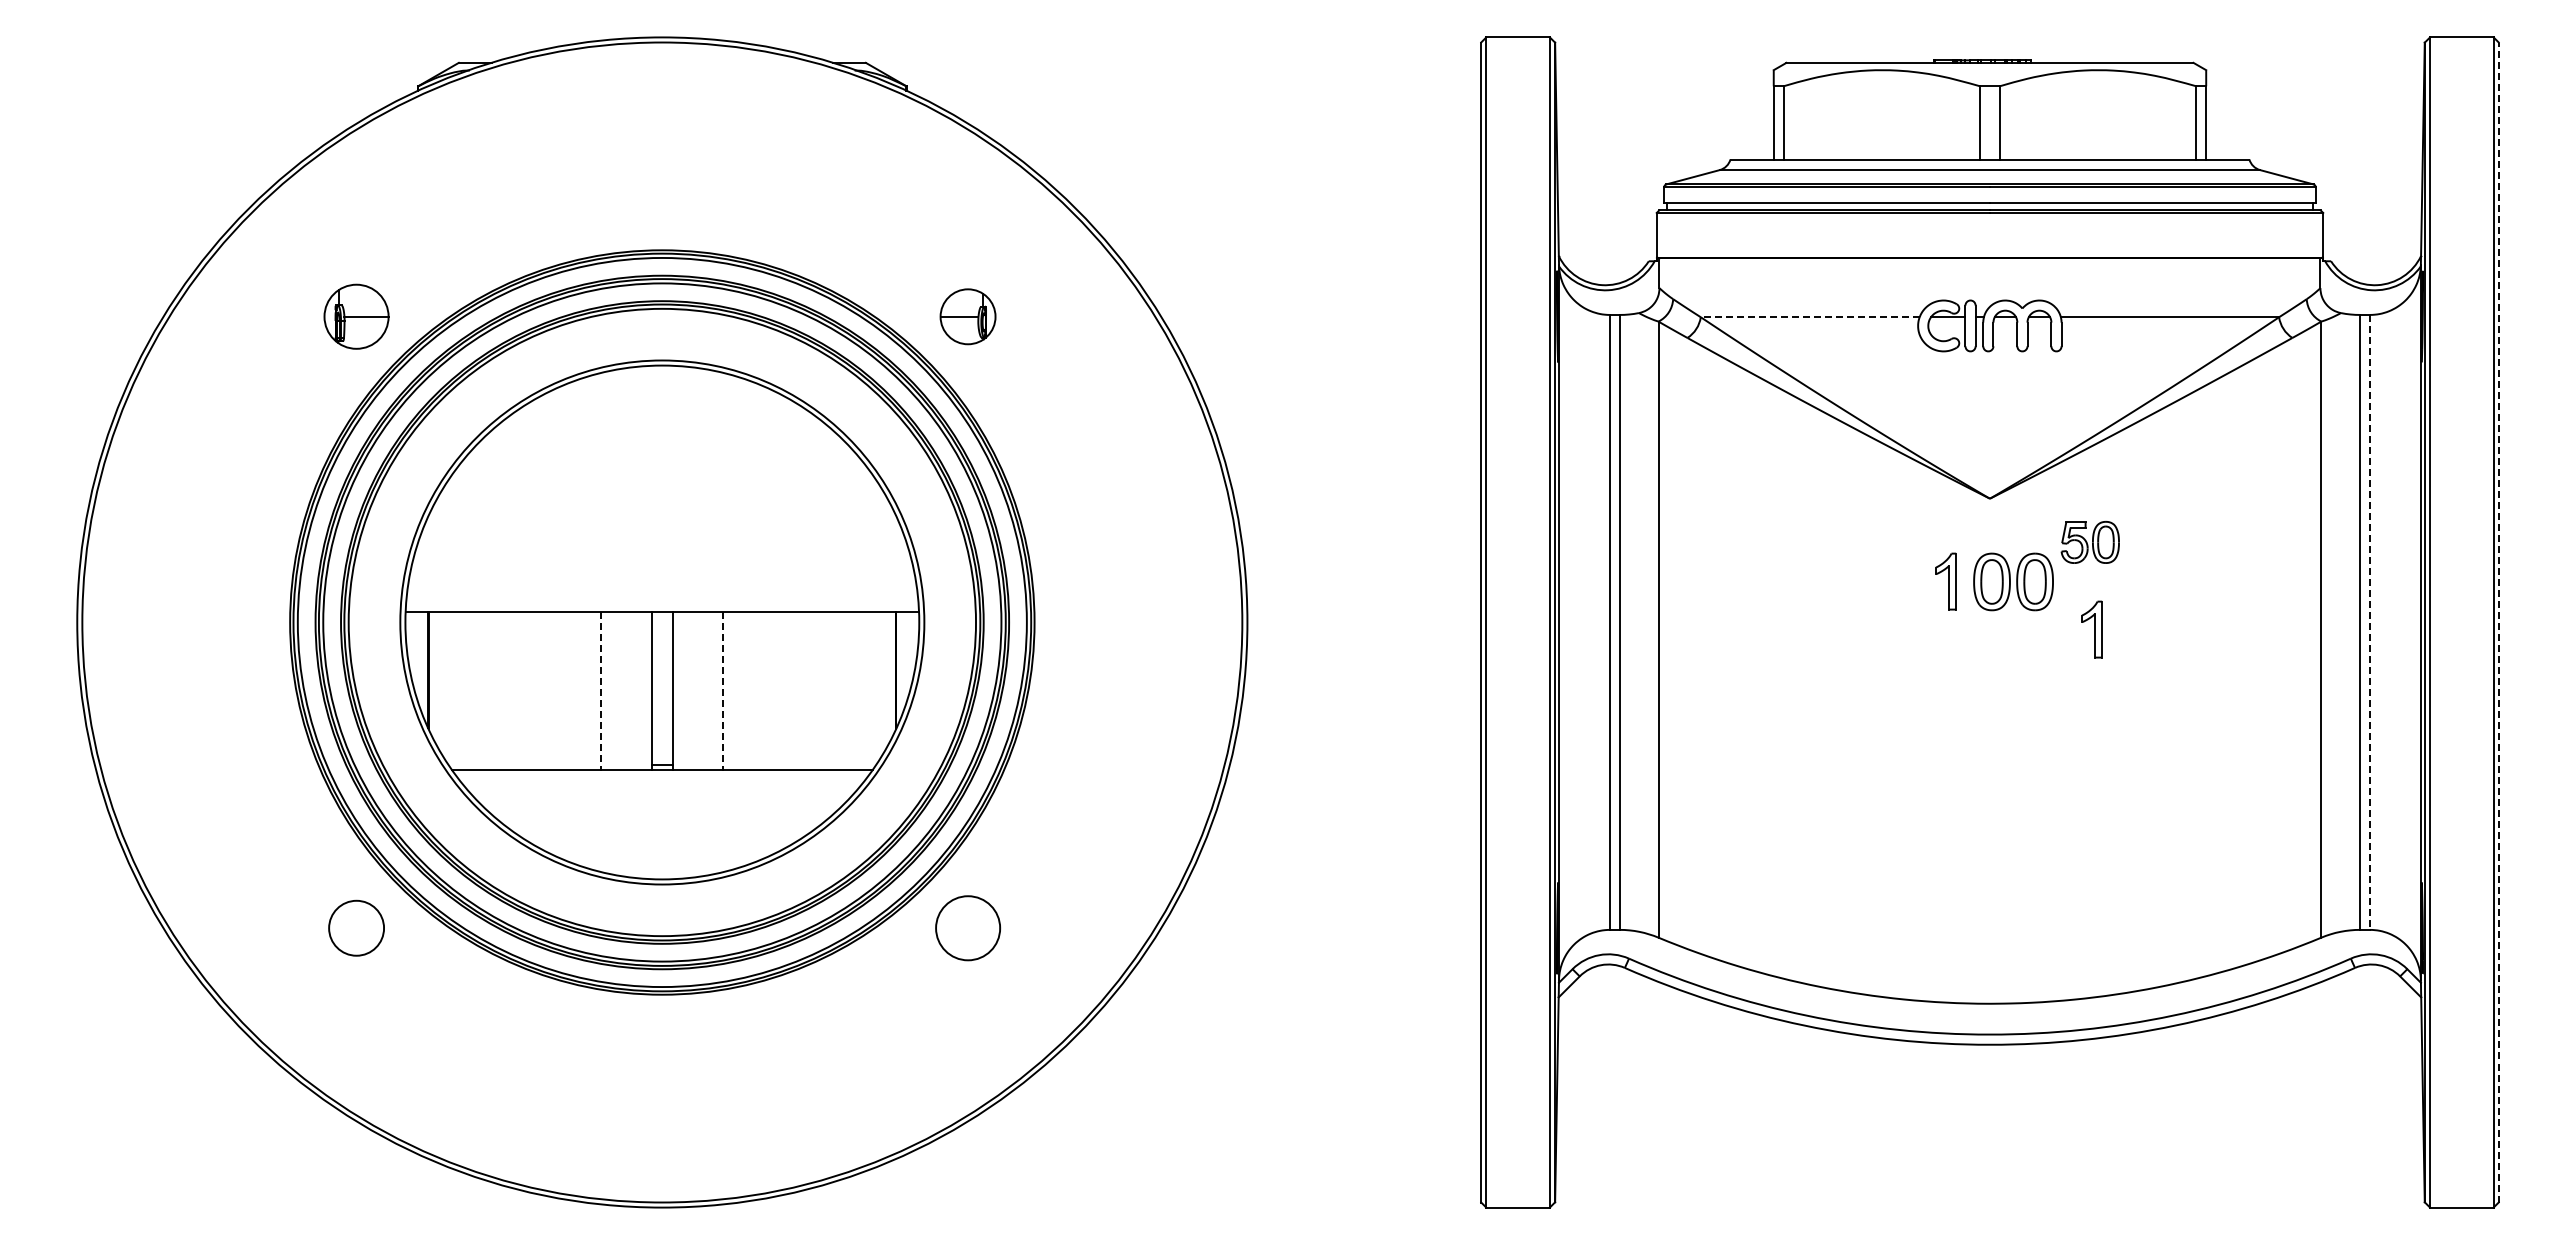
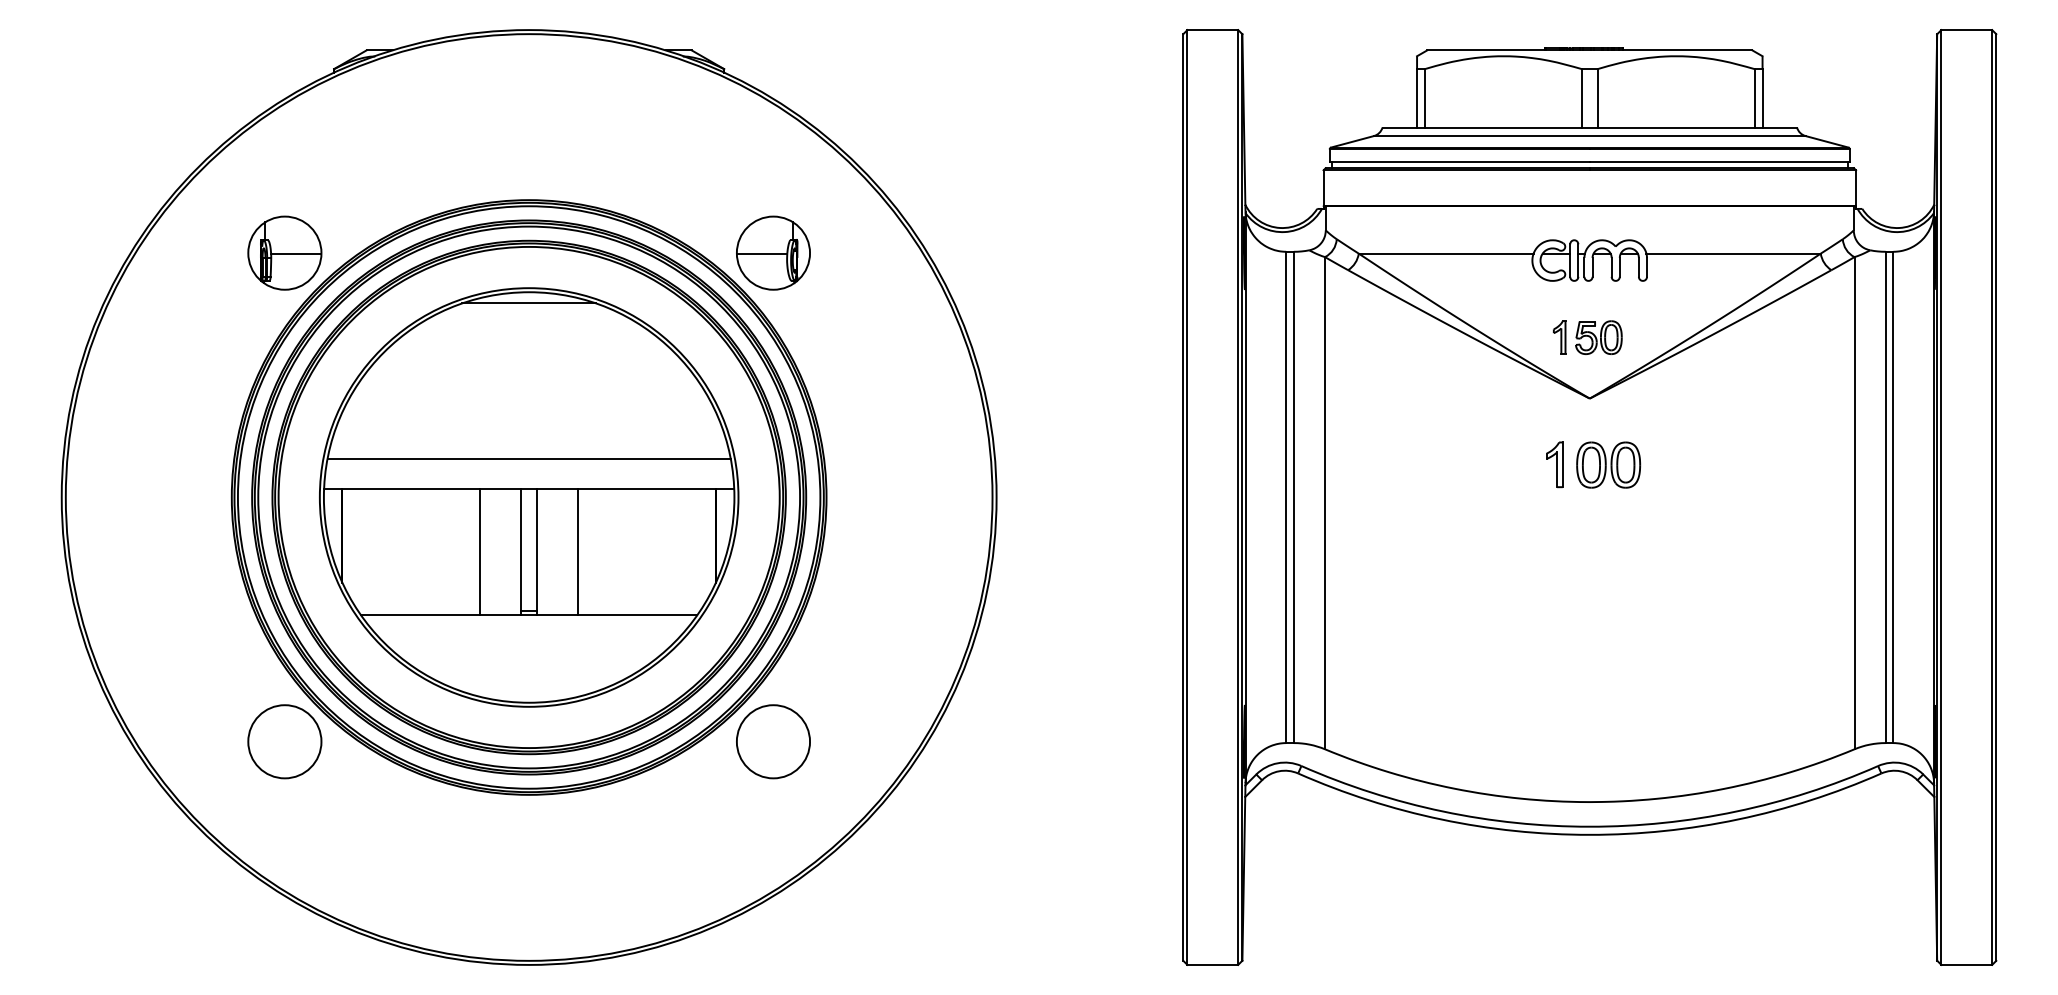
part: (356, 316) -> (284, 253), size x1.43
part: (967, 316) -> (772, 253), size x1.67
line: (1809, 317) -> (1445, 253), dashed -> solid
line: (662, 379) -> (529, 303), added
part: (1952, 422) -> (1559, 337), added
part: (2089, 542) -> (1598, 337), moved
line: (662, 573) -> (529, 458), added
line: (2370, 622) -> (1893, 497), dashed -> solid
line: (2498, 622) -> (1996, 497), dashed -> solid
part: (2091, 629) -> (1670, 503), removed
line: (601, 691) -> (480, 552), dashed -> solid
line: (723, 691) -> (578, 552), dashed -> solid
circle: (356, 928) -> (284, 741), size x1.67
circle: (967, 928) -> (772, 741), size x1.43

